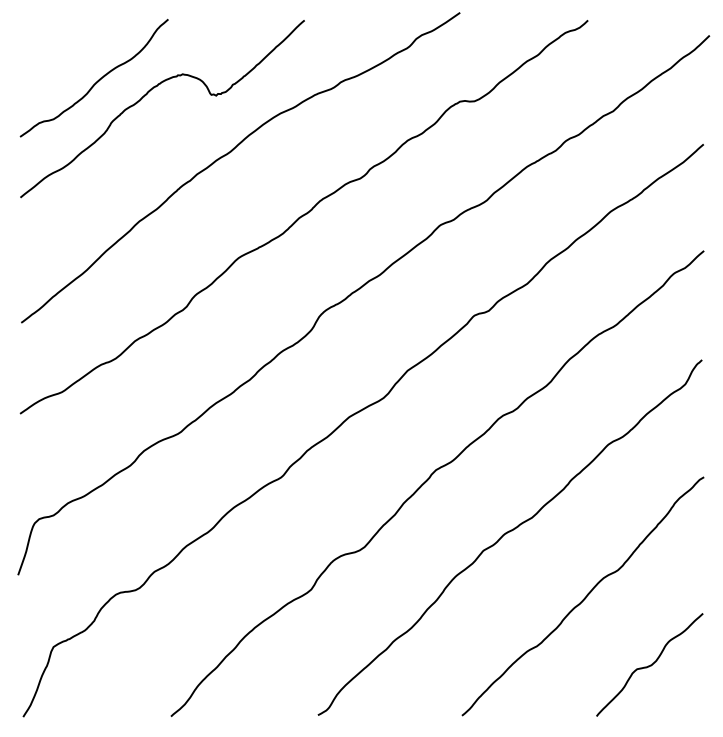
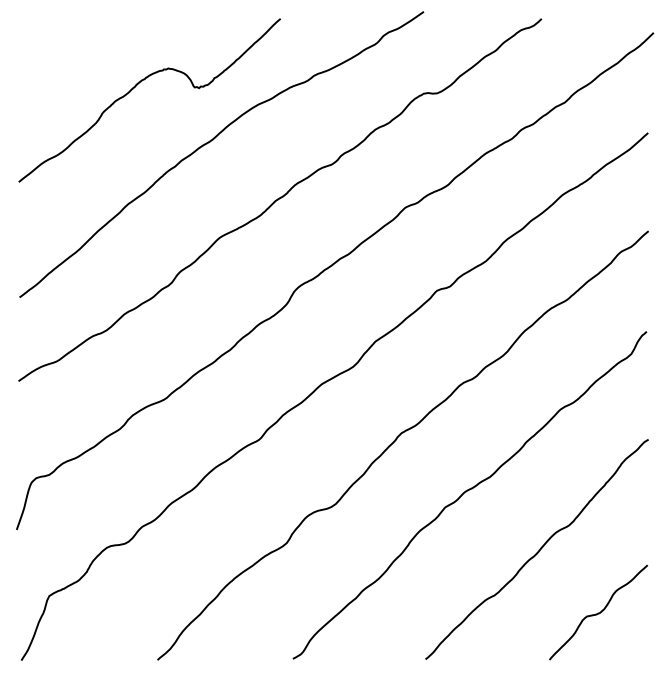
curve: (97, 80) -> (89, 74), removed

